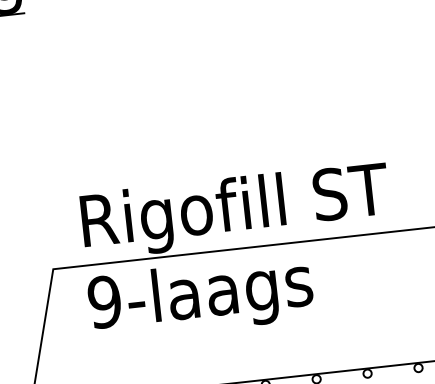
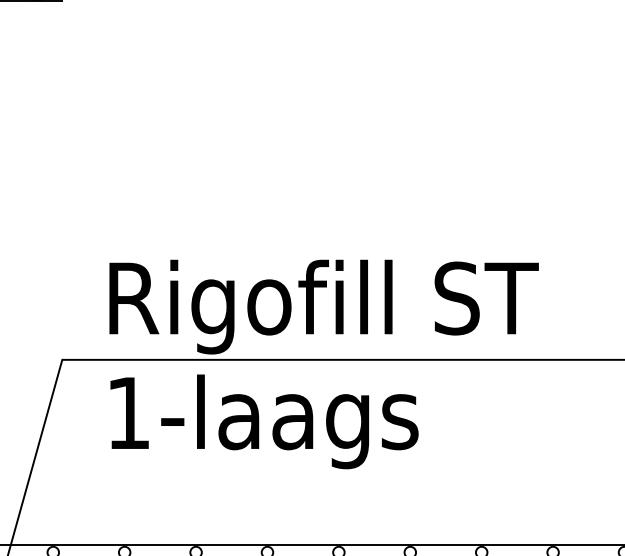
text: (104, 302) -> (128, 413), 9-laags -> 1-laags

